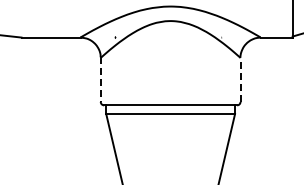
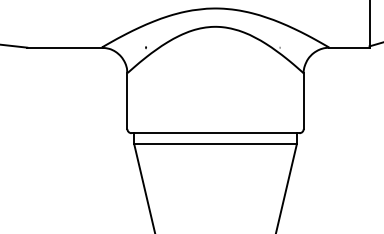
line: (240, 79) -> (303, 100), dashed -> solid
line: (100, 80) -> (126, 101), dashed -> solid

